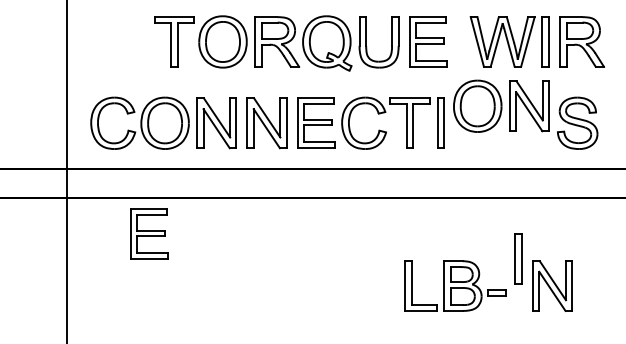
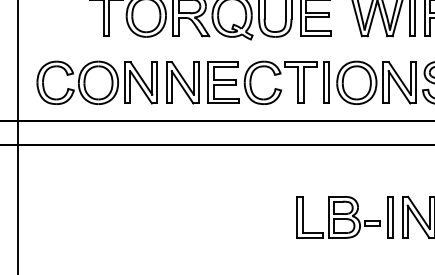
part: (501, 105) -> (376, 82), moved
part: (149, 233) -> (85, 173), removed
part: (518, 258) -> (390, 216), moved

